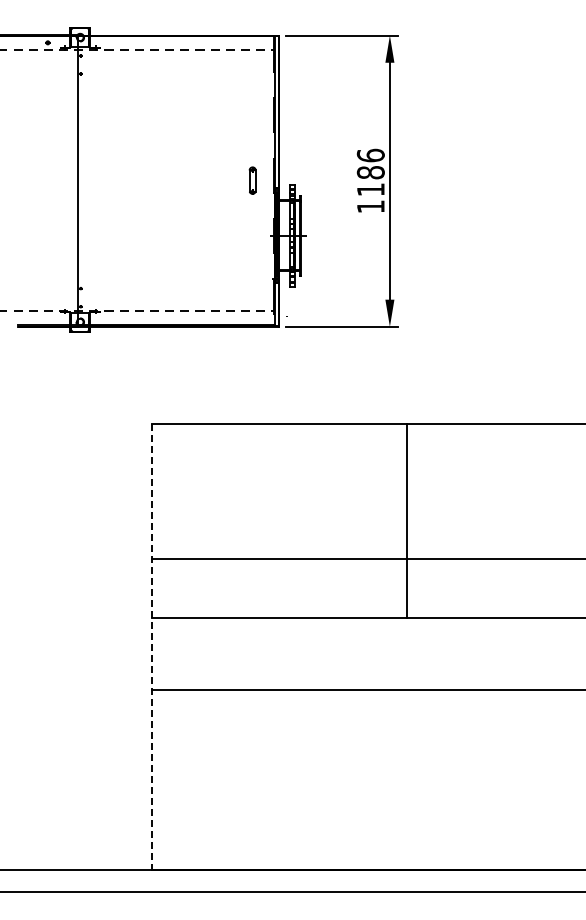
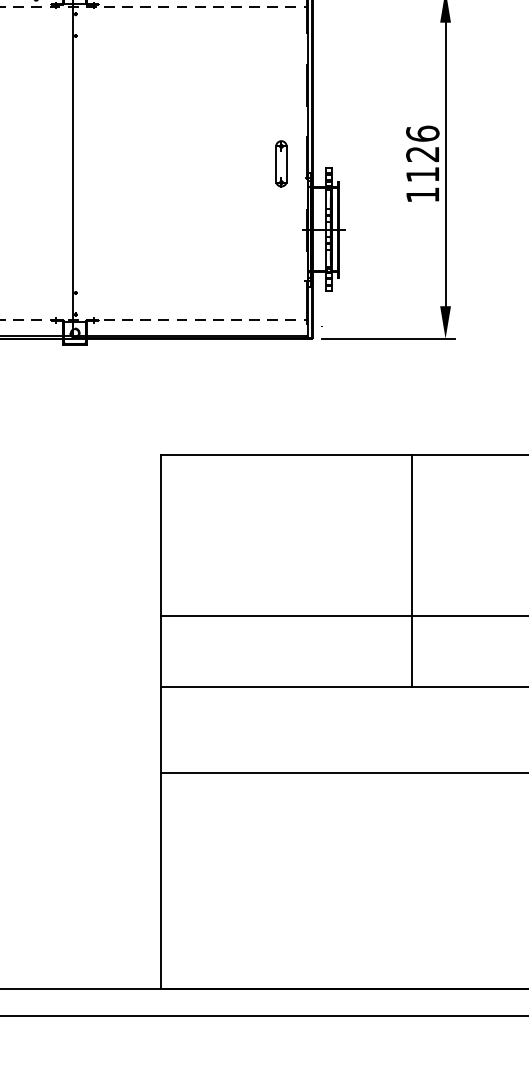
text: (370, 172) -> (422, 154), 1186 -> 1126
part: (252, 180) -> (281, 163), size x1.43
line: (407, 520) -> (412, 570), moved
line: (151, 647) -> (160, 722), dashed -> solid

